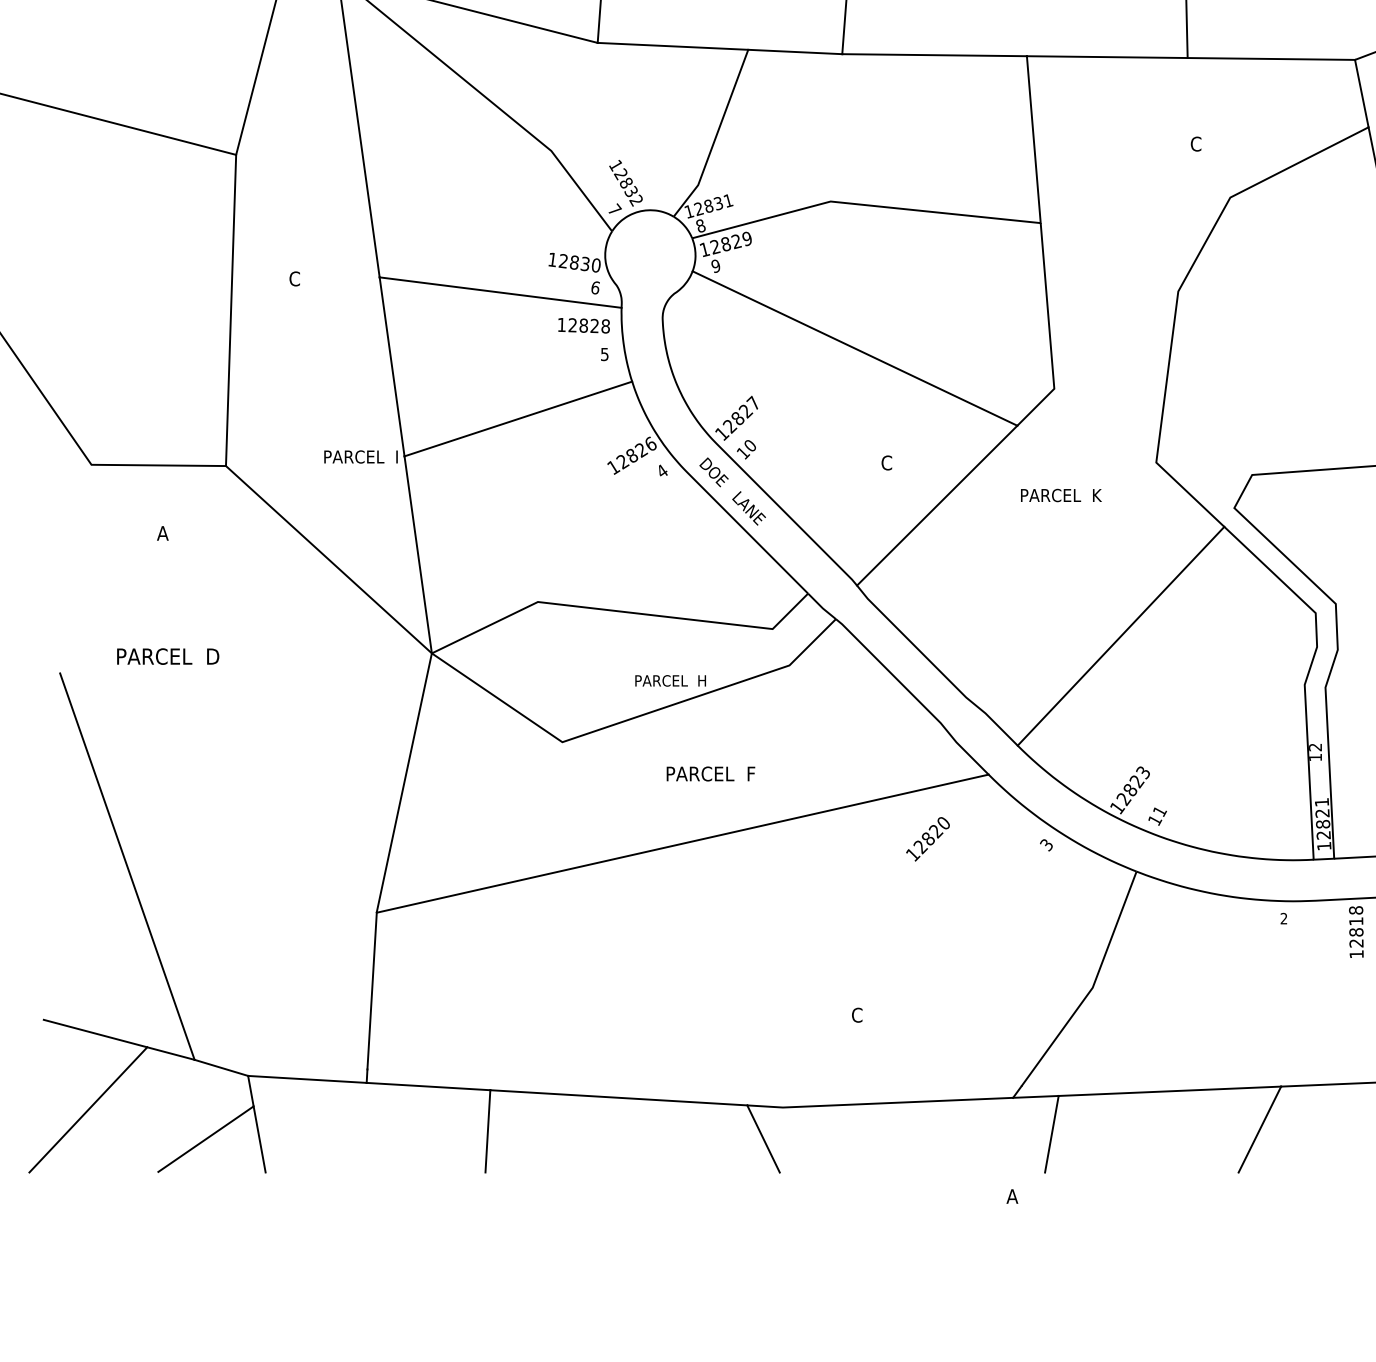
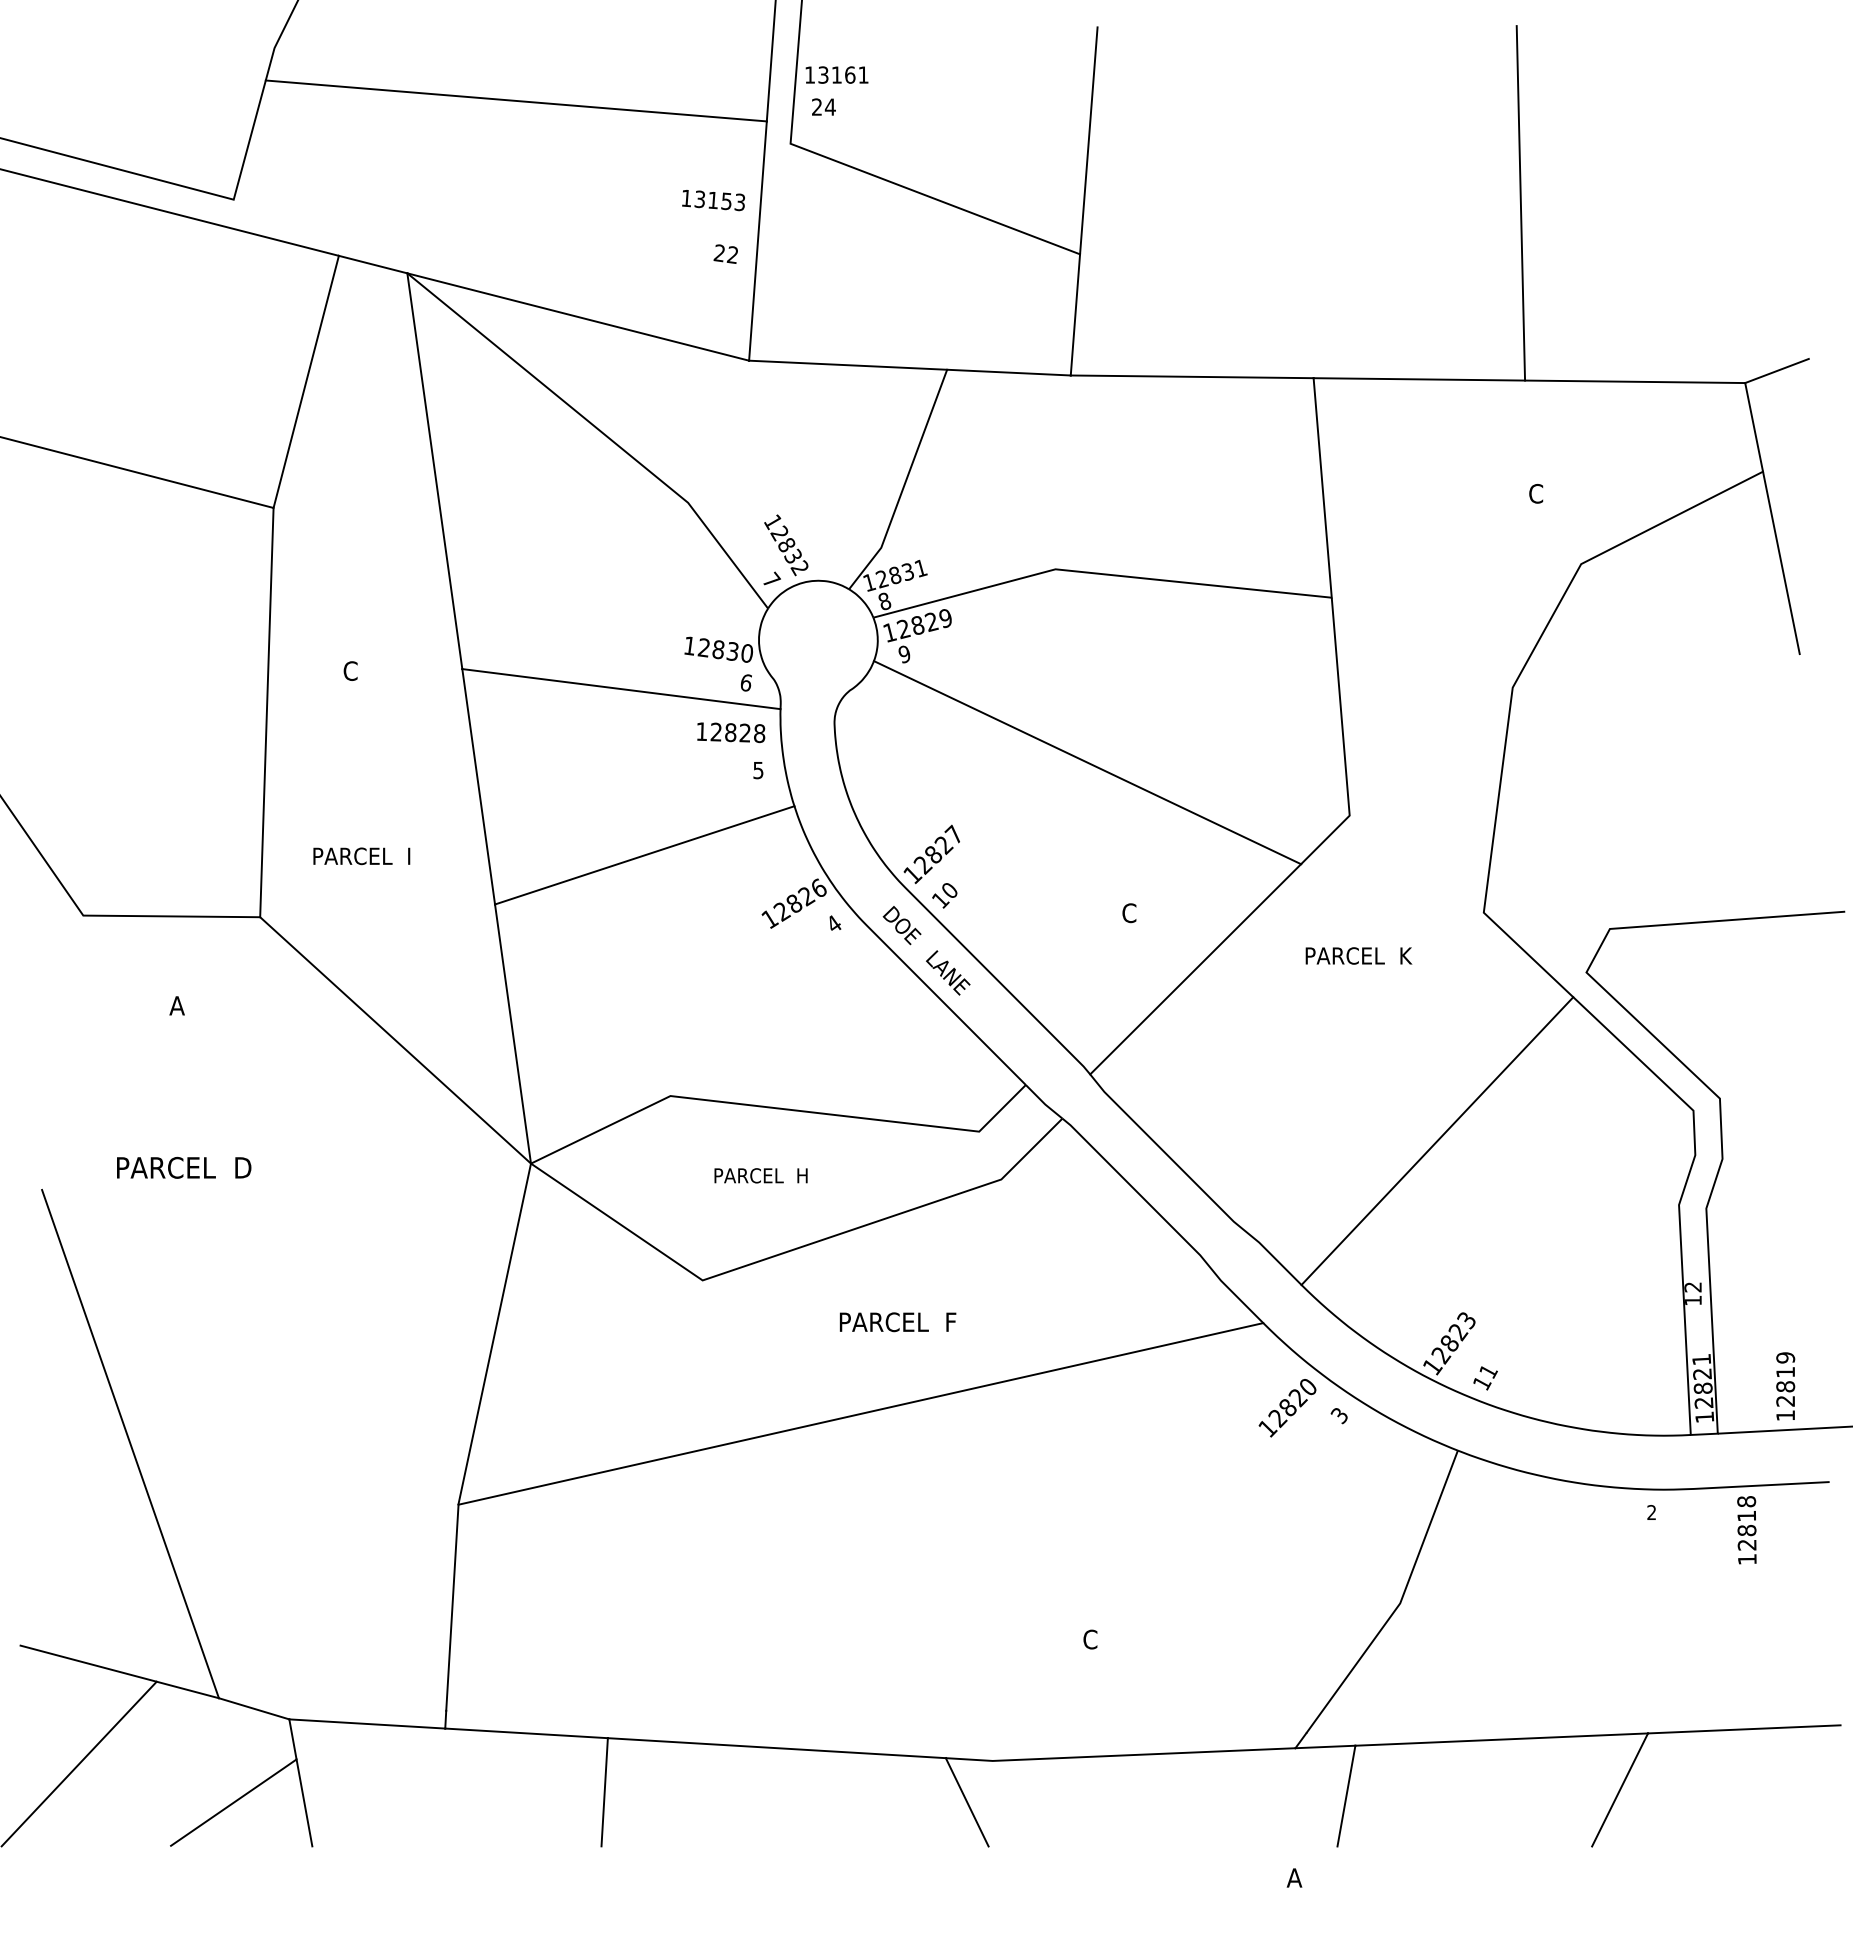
text: (360, 457) -> (361, 856), moved
text: (670, 680) -> (760, 1175), moved
text: (927, 839) -> (1287, 1408), moved

